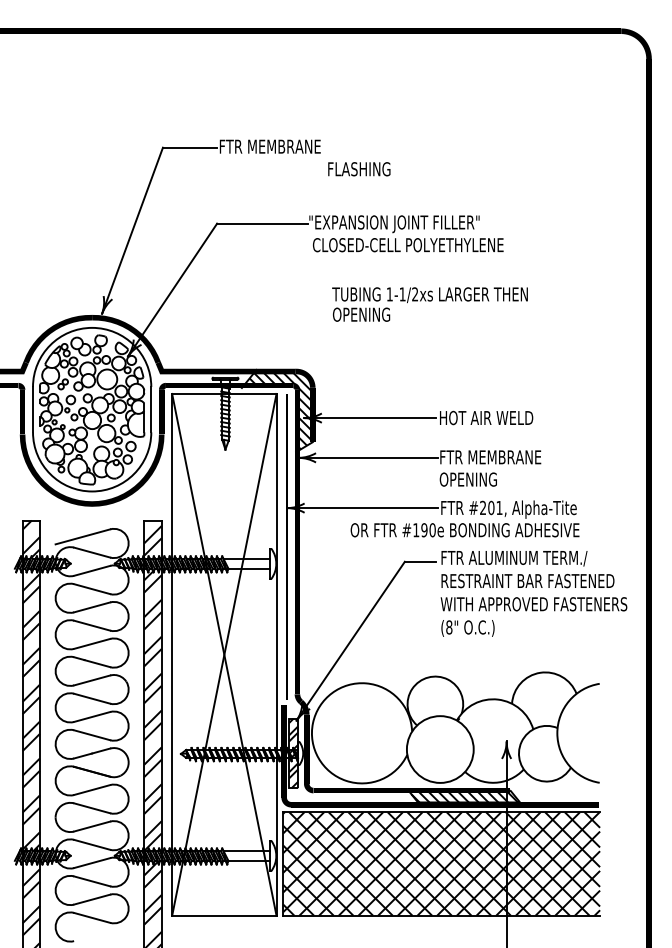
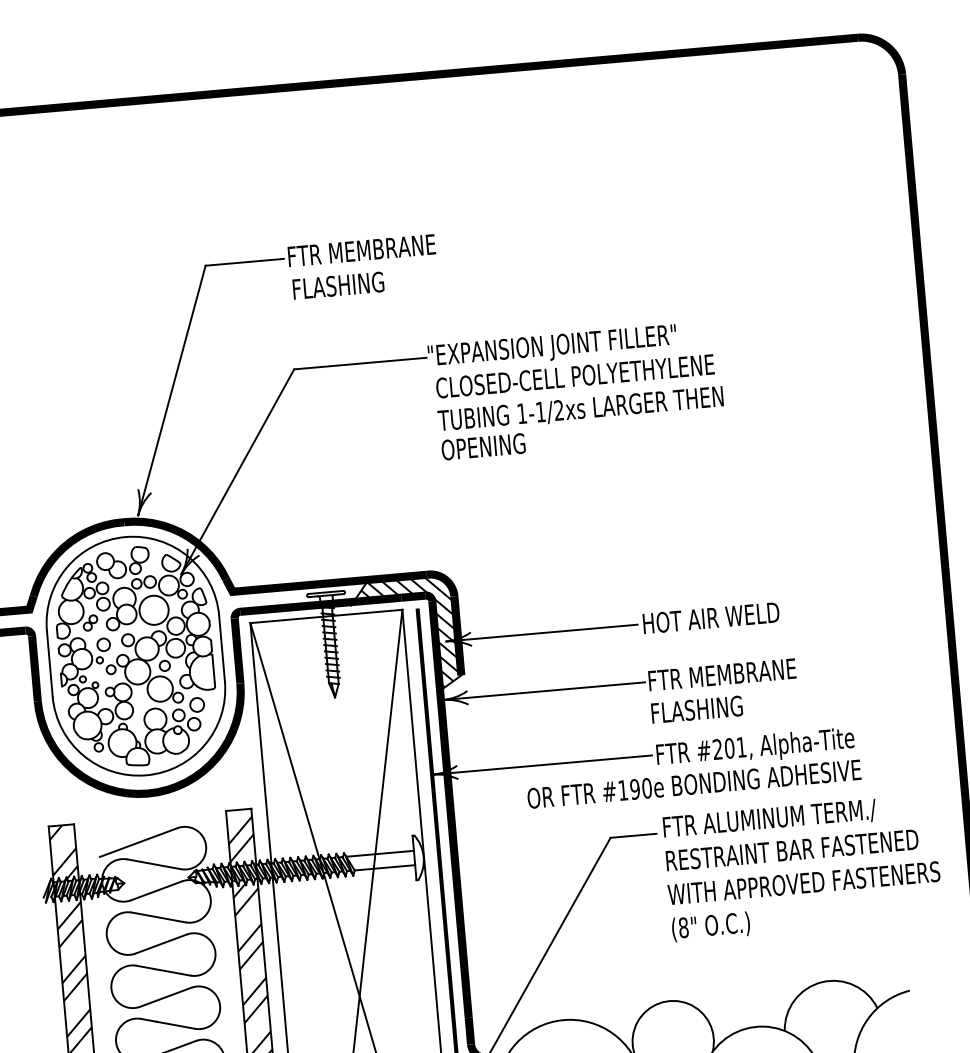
text: (359, 169) -> (338, 286), moved
text: (429, 304) -> (581, 423), moved
text: (470, 479) -> (695, 709), OPENING -> FLASHING

